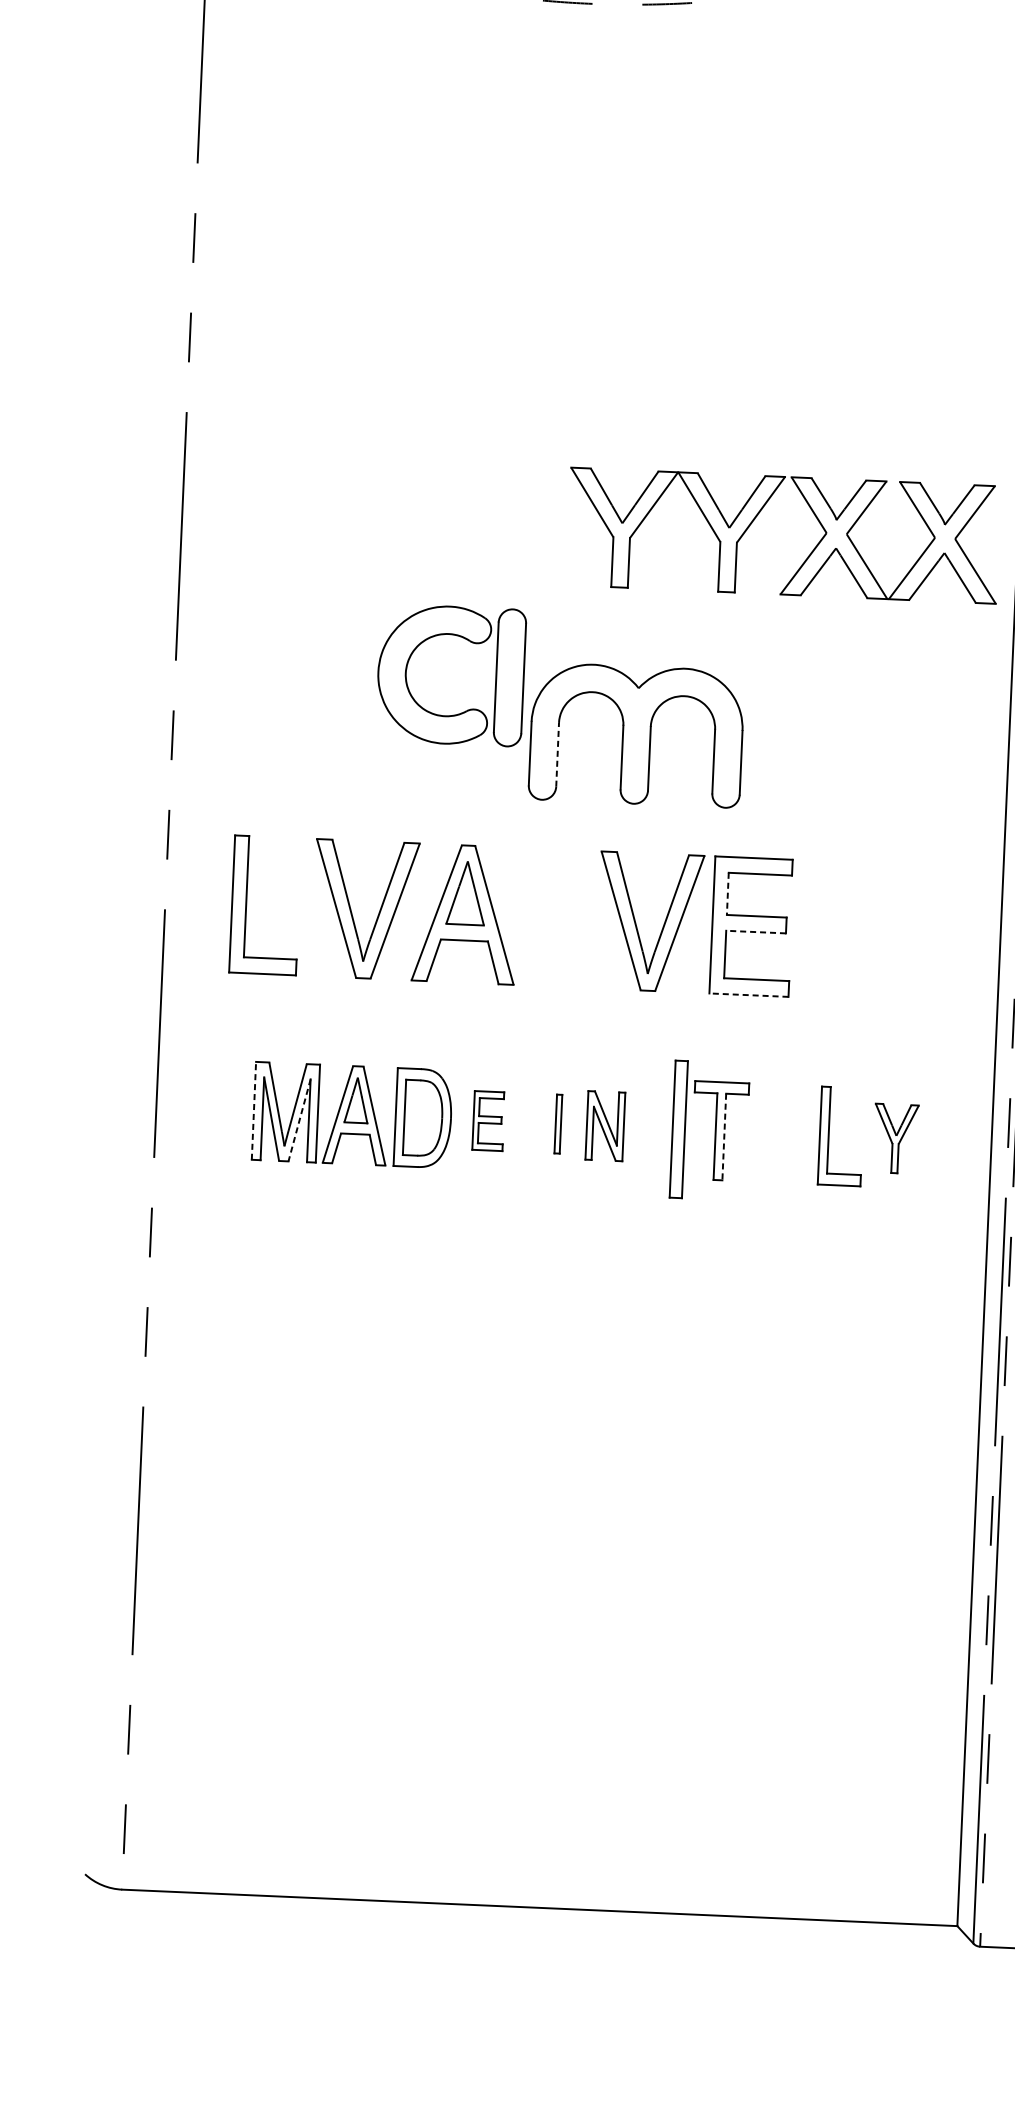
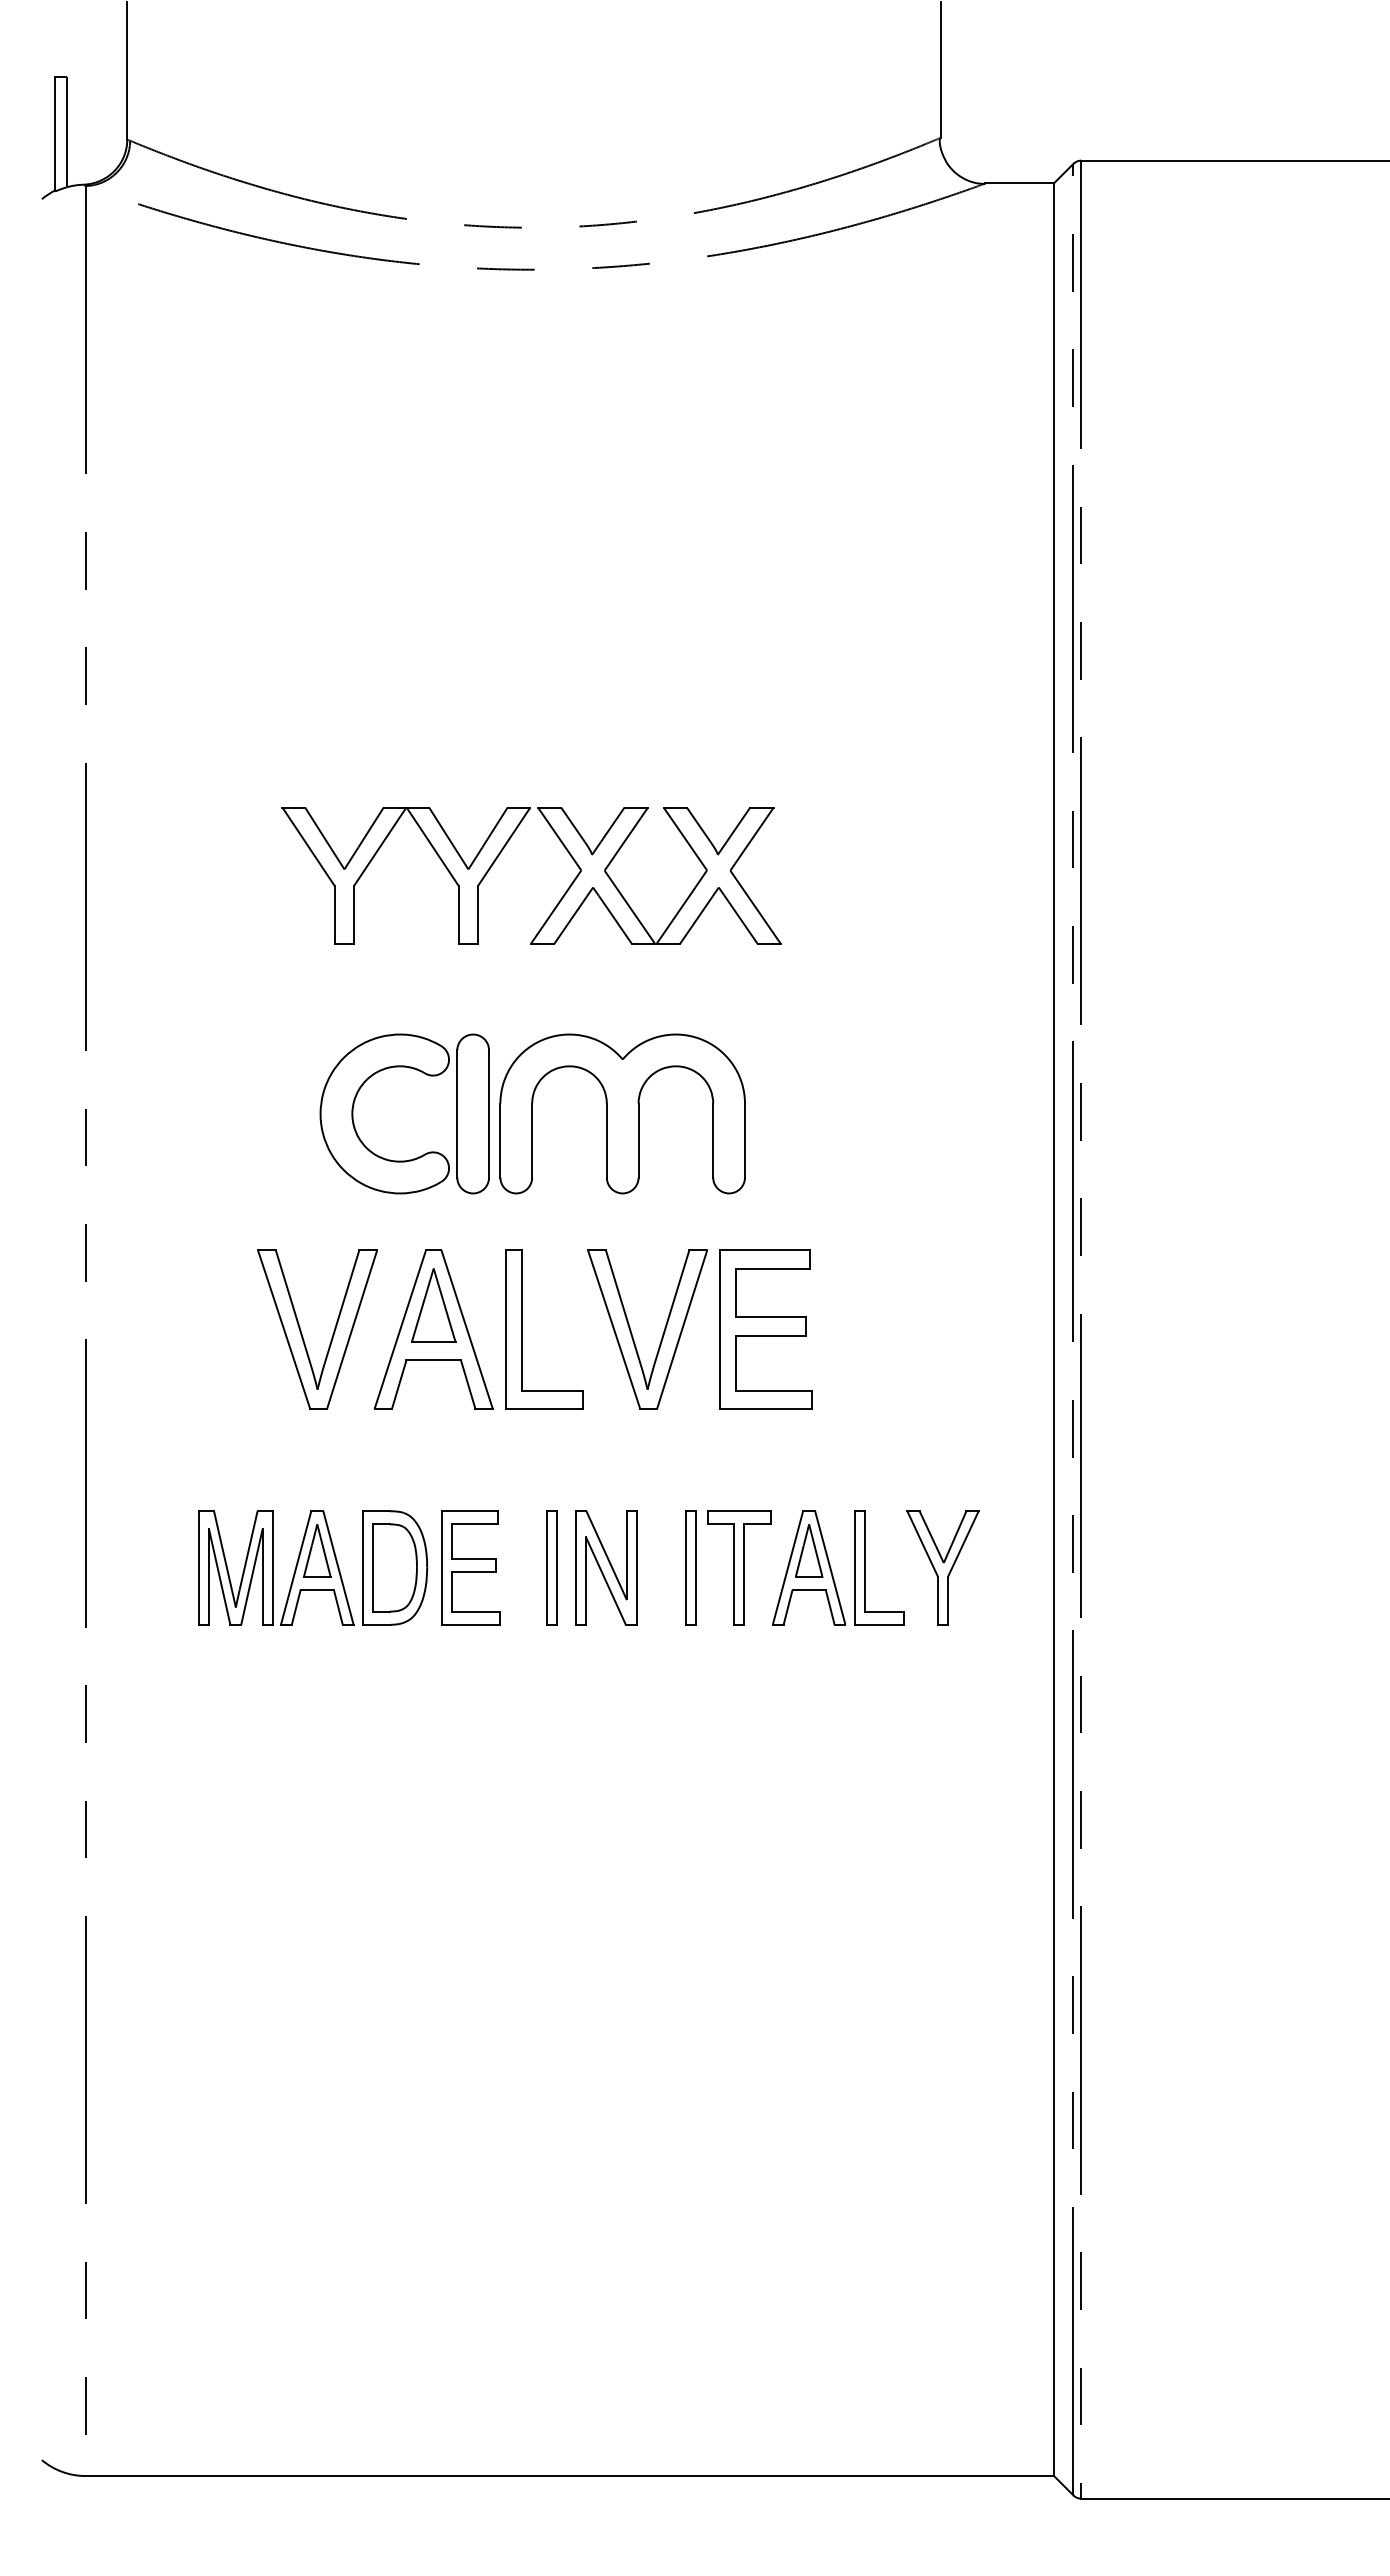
part: (807, 556) -> (560, 898), moved
part: (469, 642) -> (424, 1074), moved
line: (557, 754) -> (532, 1140), dashed -> solid
line: (728, 894) -> (736, 1293), dashed -> solid
part: (246, 904) -> (522, 1329), moved
line: (755, 931) -> (770, 1335), dashed -> solid
line: (748, 995) -> (765, 1409), dashed -> solid
line: (253, 1111) -> (198, 1568), dashed -> solid
line: (300, 1120) -> (252, 1576), dashed -> solid
part: (488, 1120) -> (470, 1567), size x1.67
part: (558, 1123) -> (551, 1567), size x1.67
part: (605, 1125) -> (606, 1567), size x1.43
part: (678, 1128) -> (690, 1567), size x0.71
part: (780, 1133) -> (809, 1567), added
line: (724, 1137) -> (744, 1575), dashed -> solid
part: (895, 1138) -> (942, 1567), size x1.43

